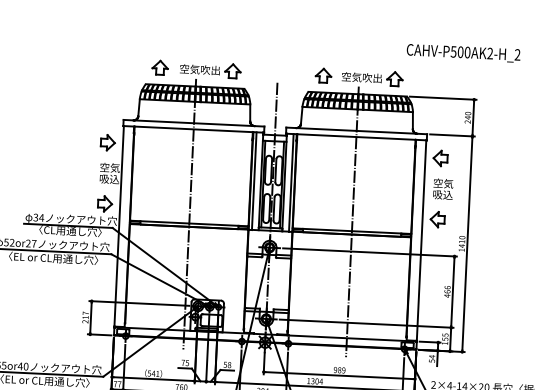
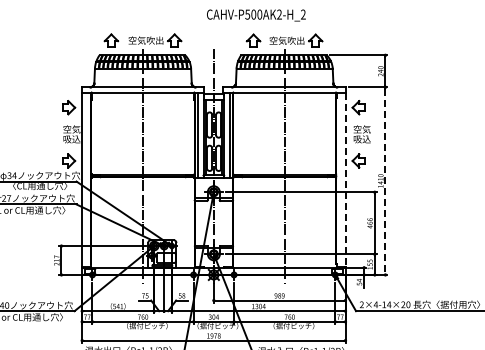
text: (463, 53) -> (256, 15), moved
line: (421, 241) -> (345, 180), solid -> dashed
line: (467, 244) -> (385, 181), solid -> dashed

